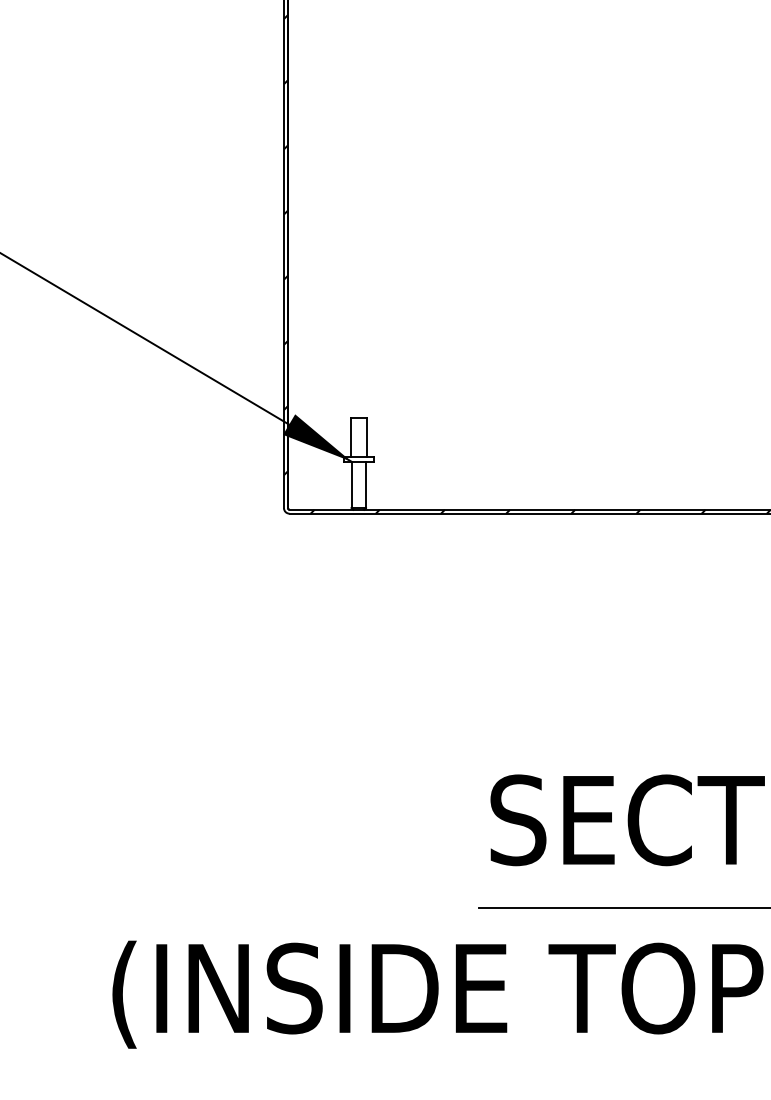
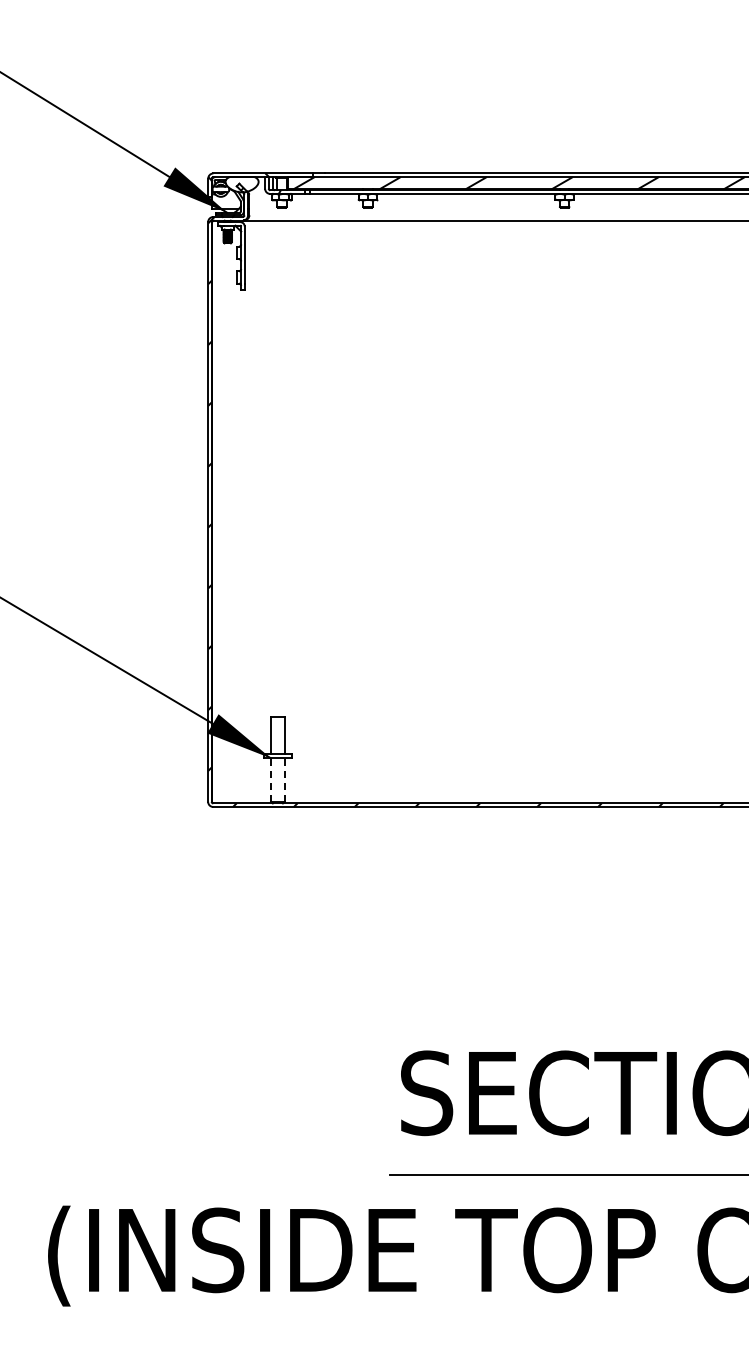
line: (351, 485) -> (271, 780), solid -> dashed
line: (365, 485) -> (284, 780), solid -> dashed

